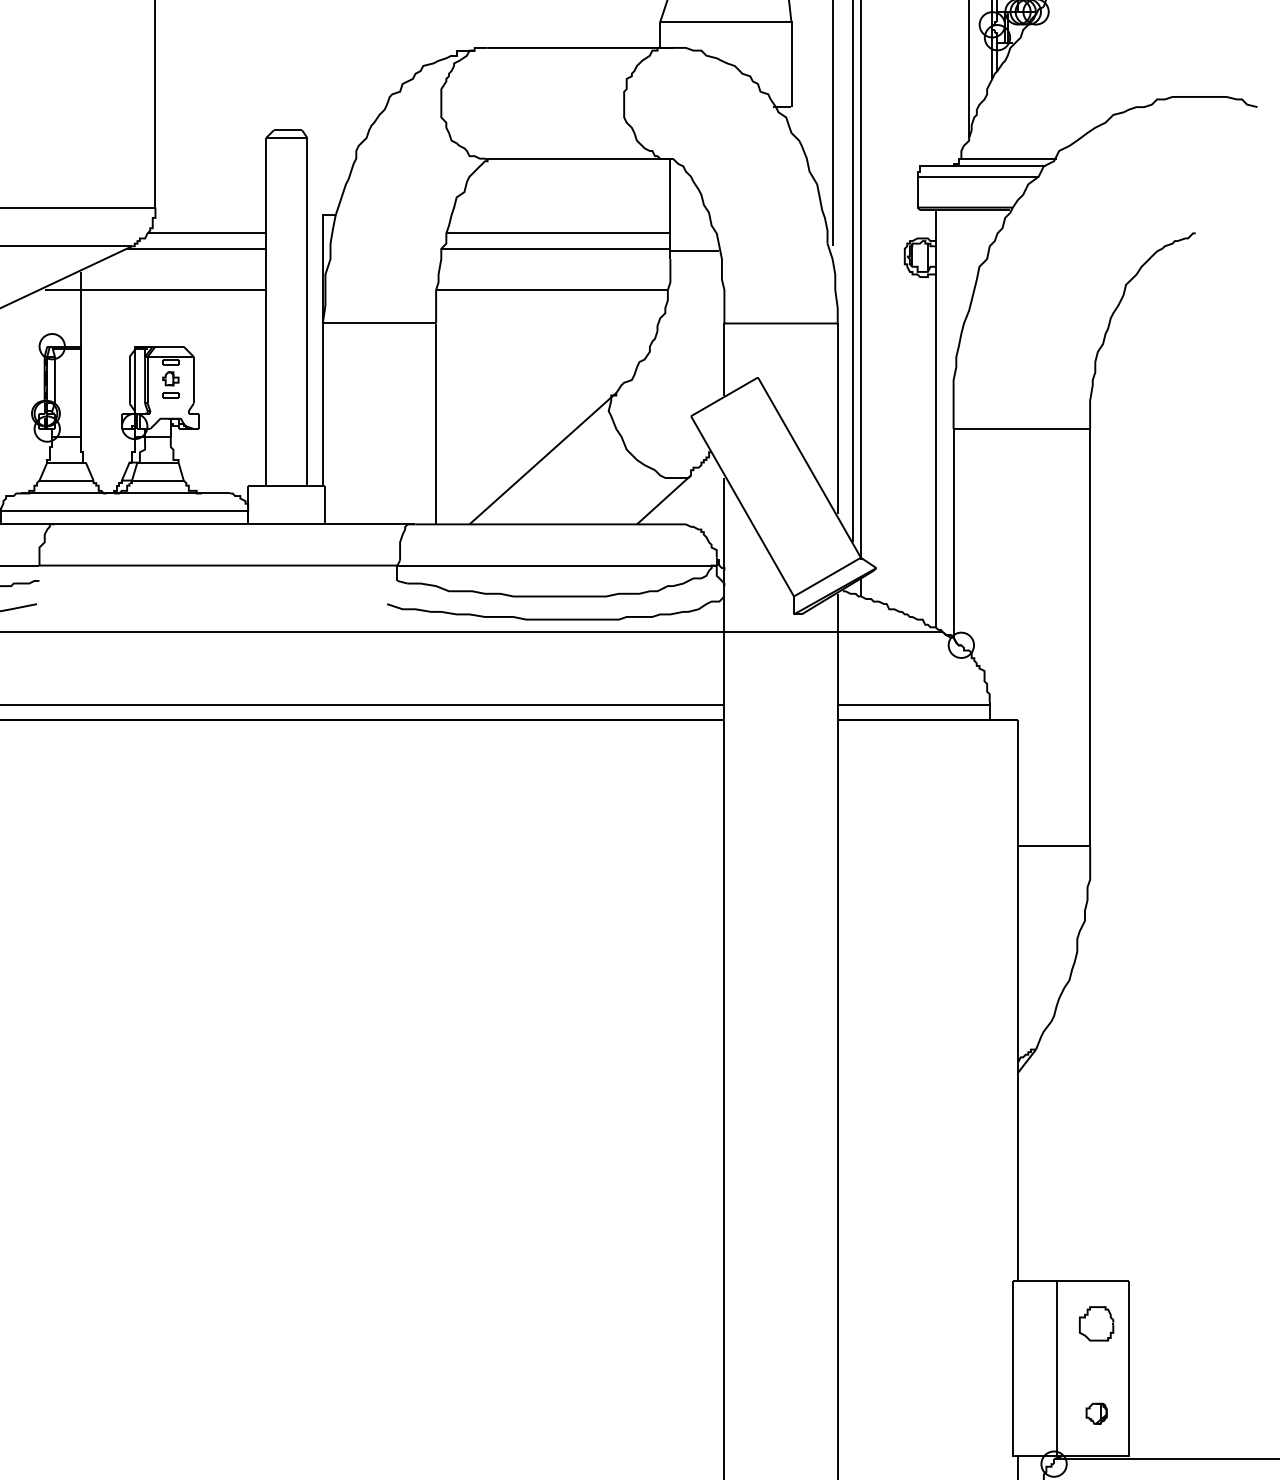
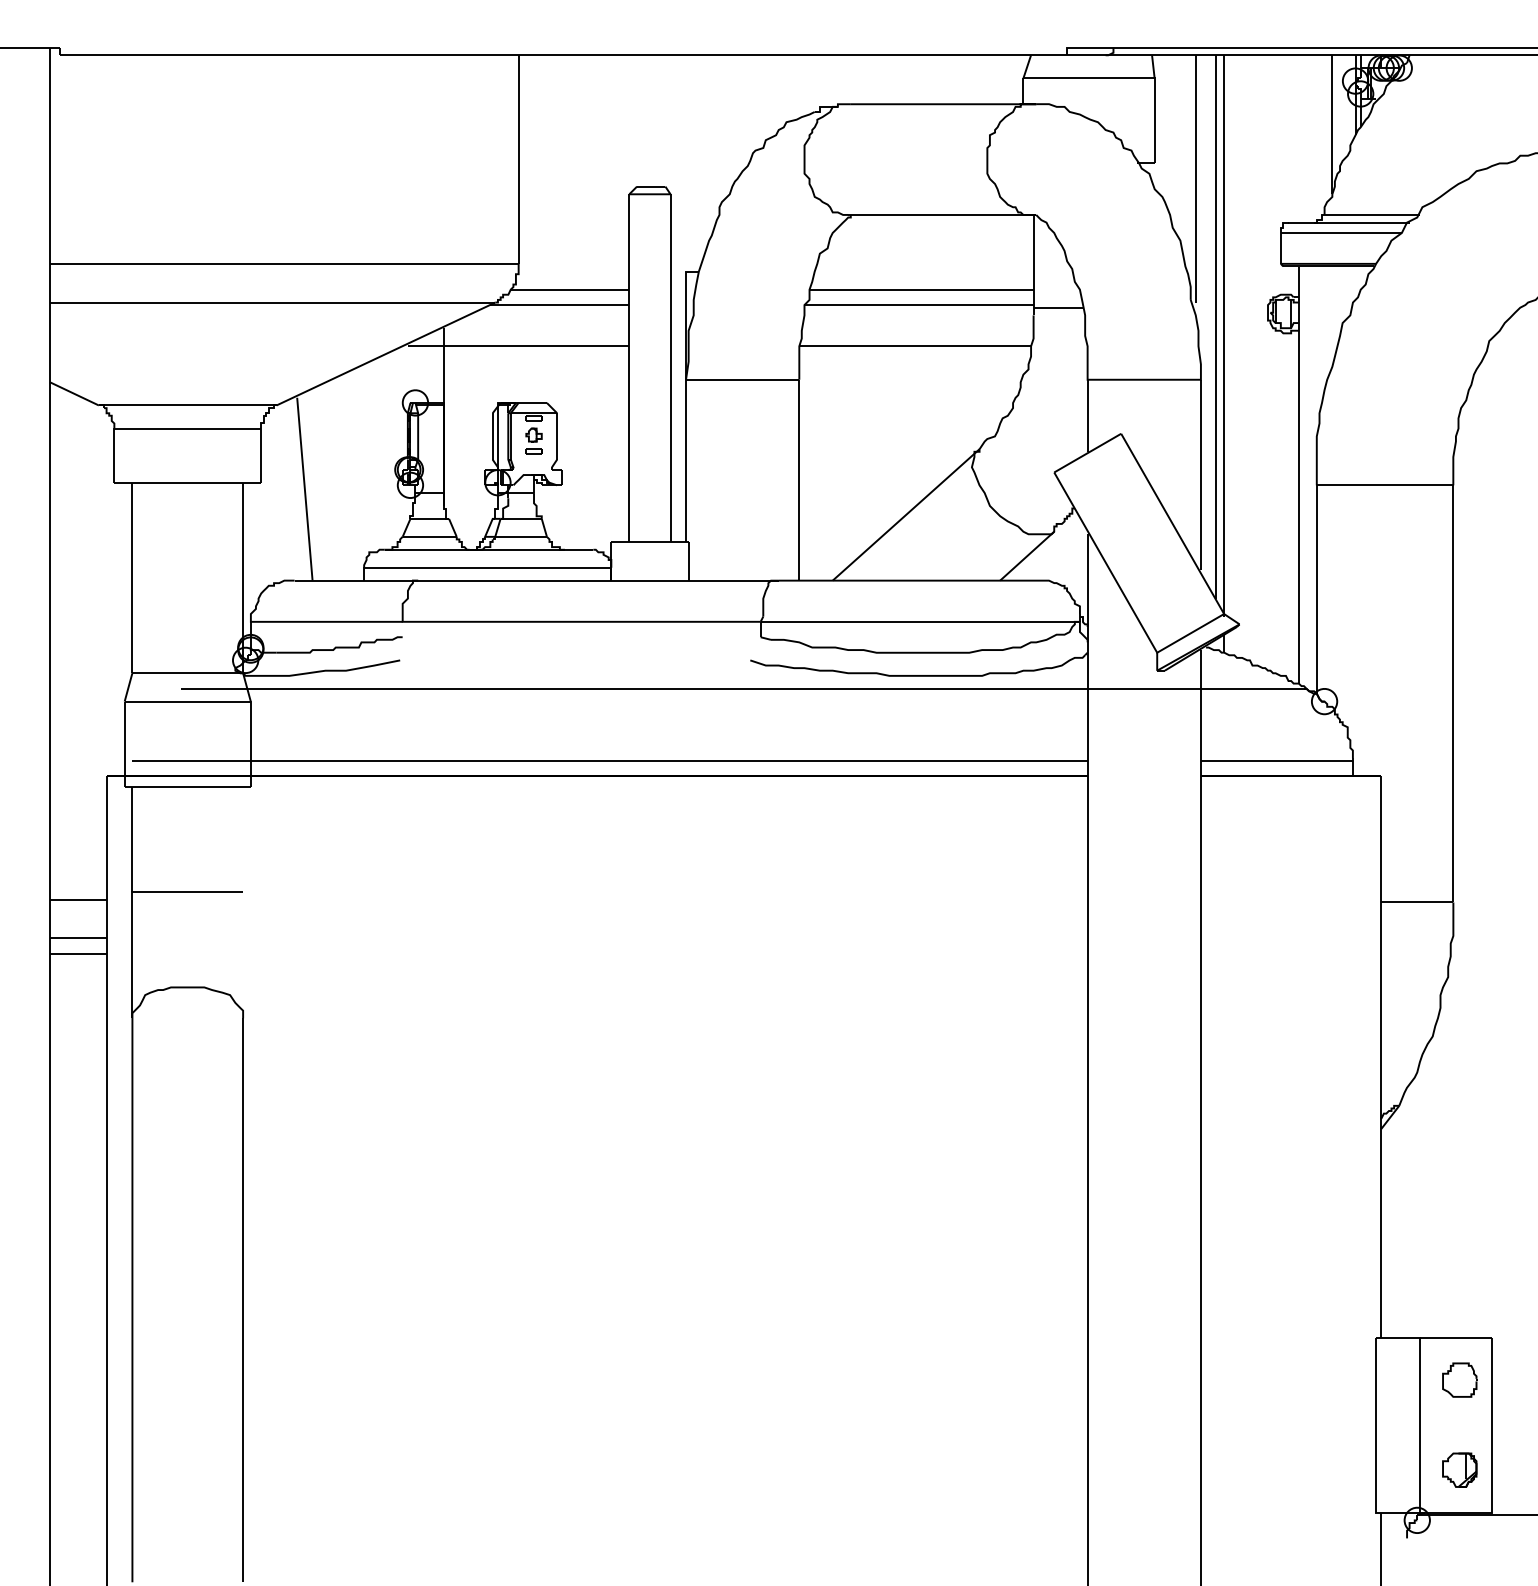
part: (1096, 1413) -> (1459, 1469), size x1.67

